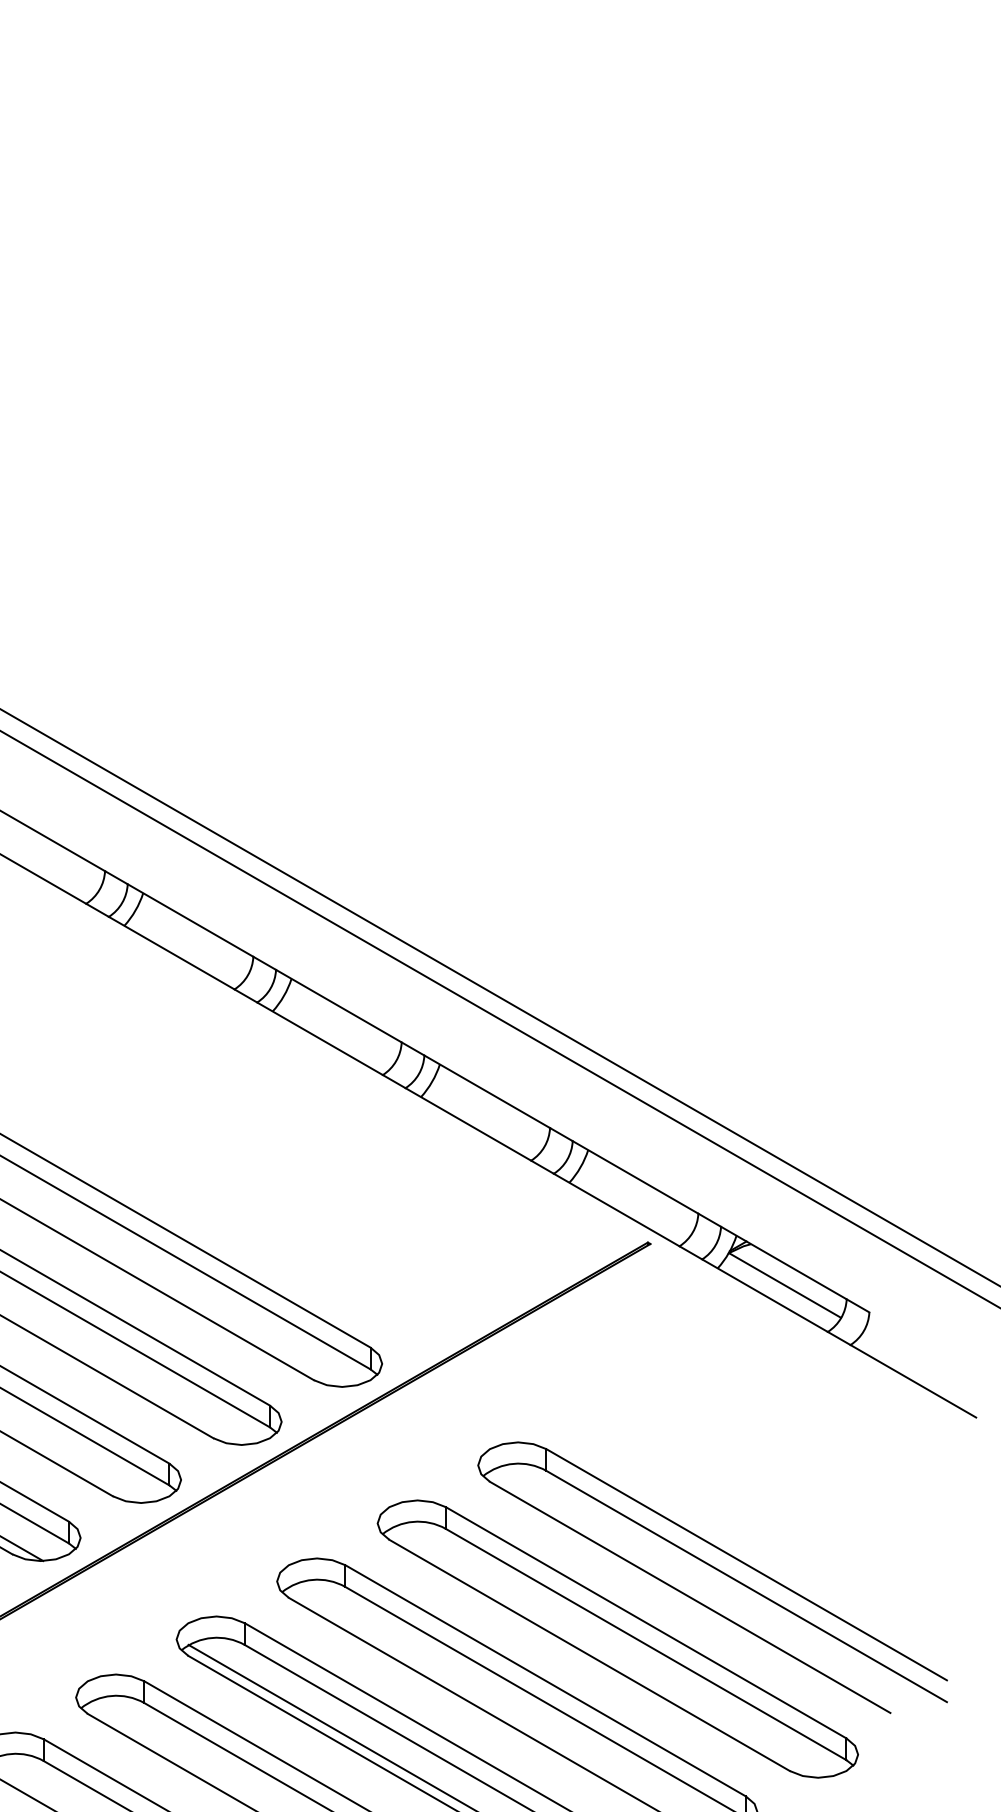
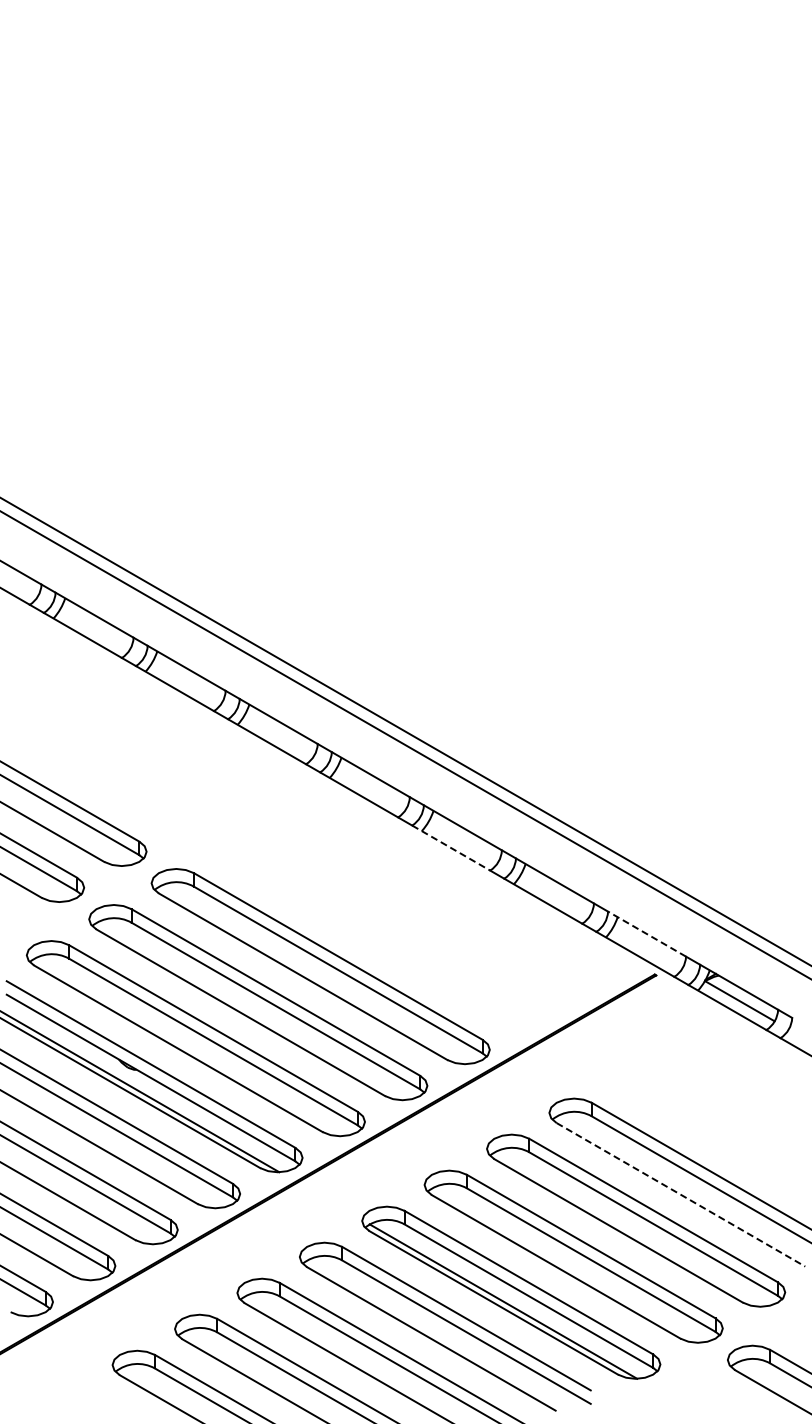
line: (320, 1039) -> (451, 848), solid -> dashed
line: (634, 1176) -> (646, 933), solid -> dashed
line: (689, 1596) -> (680, 1194), solid -> dashed

